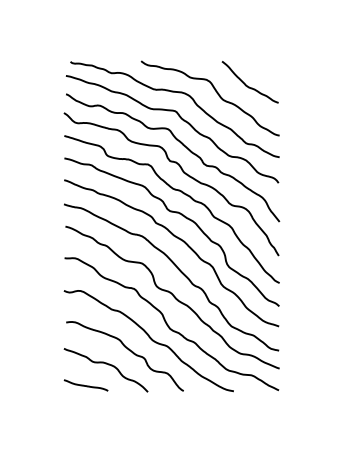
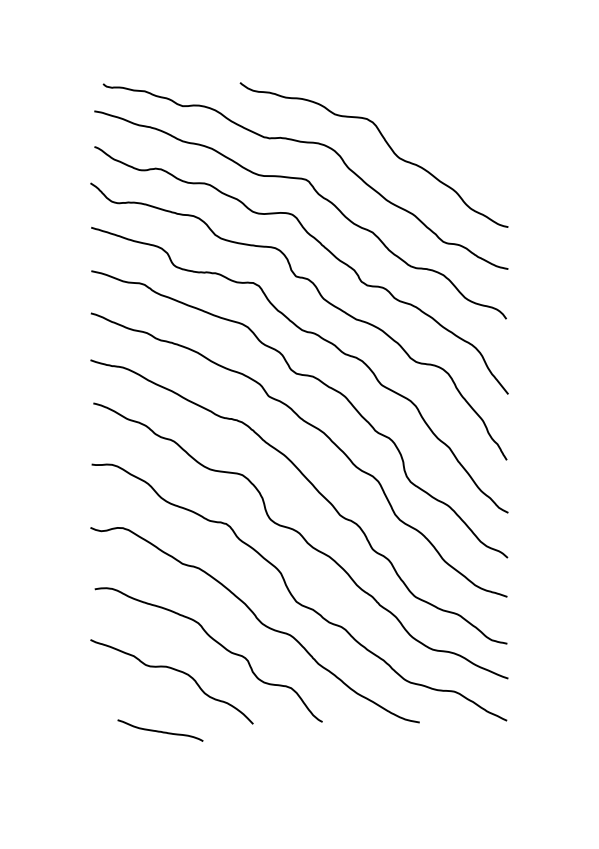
curve: (246, 84) -> (444, 128), removed
curve: (85, 385) -> (159, 730), moved

